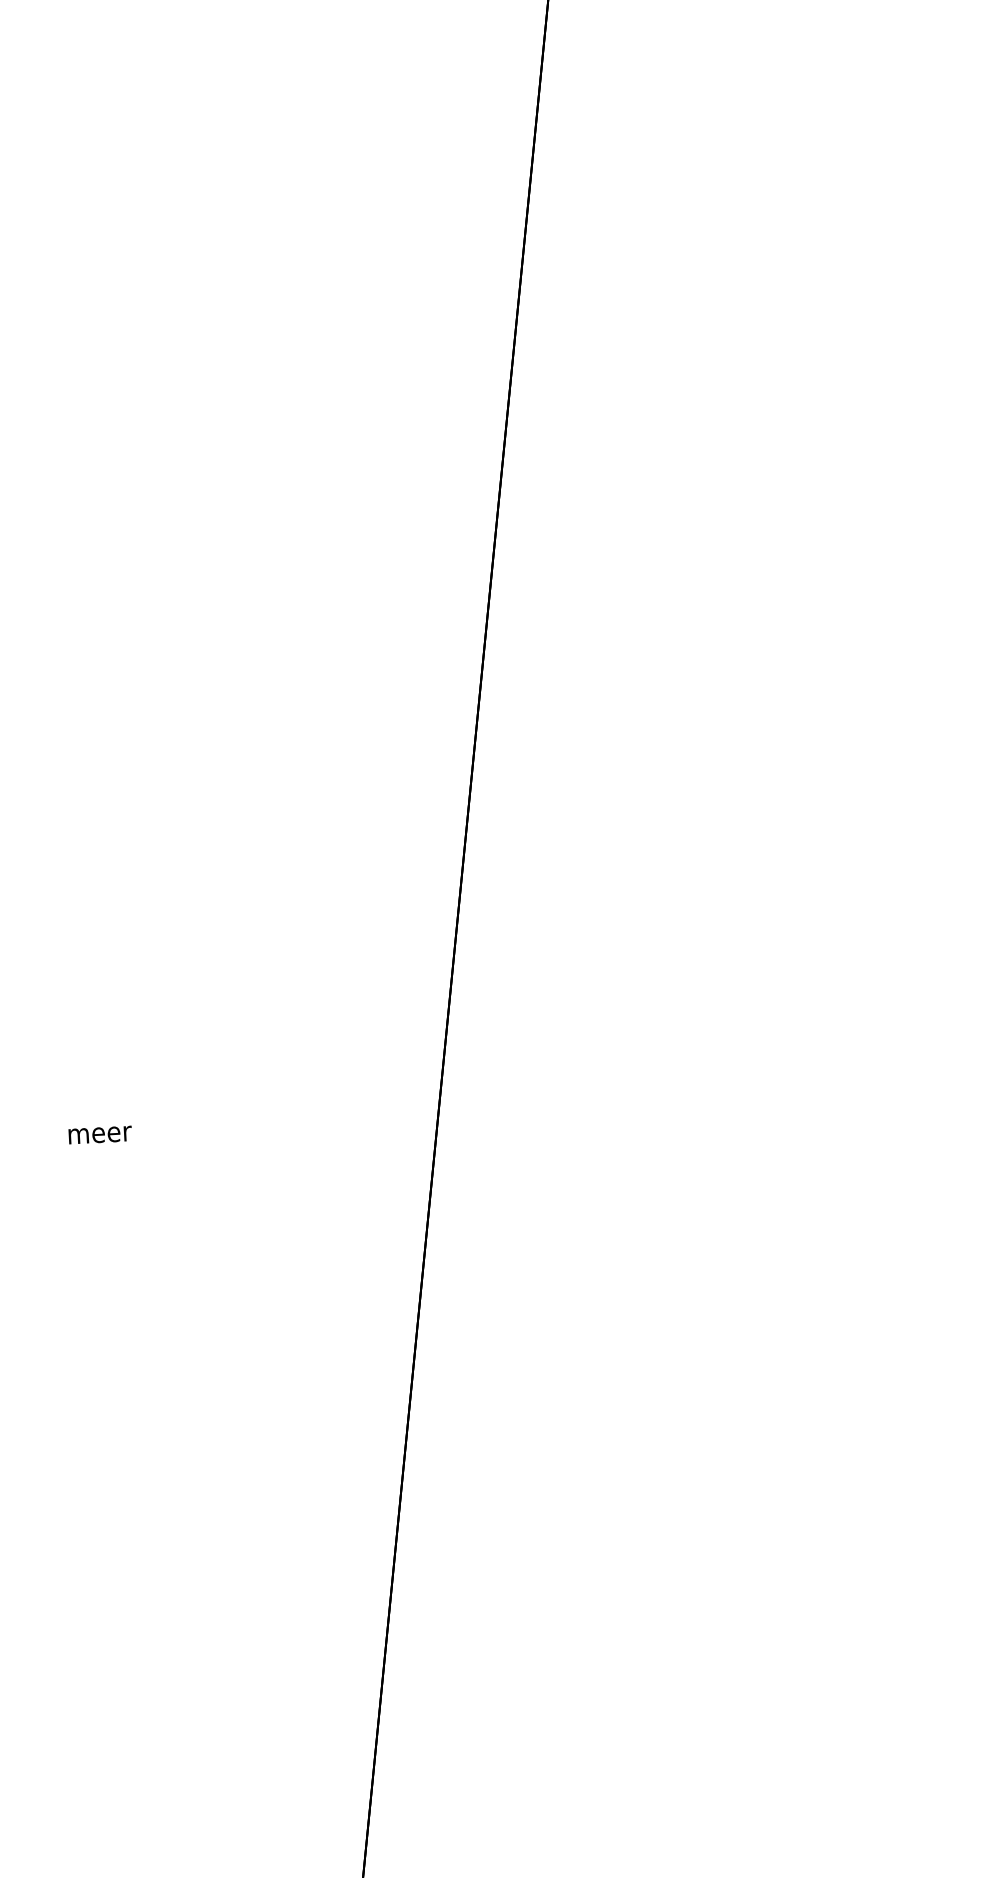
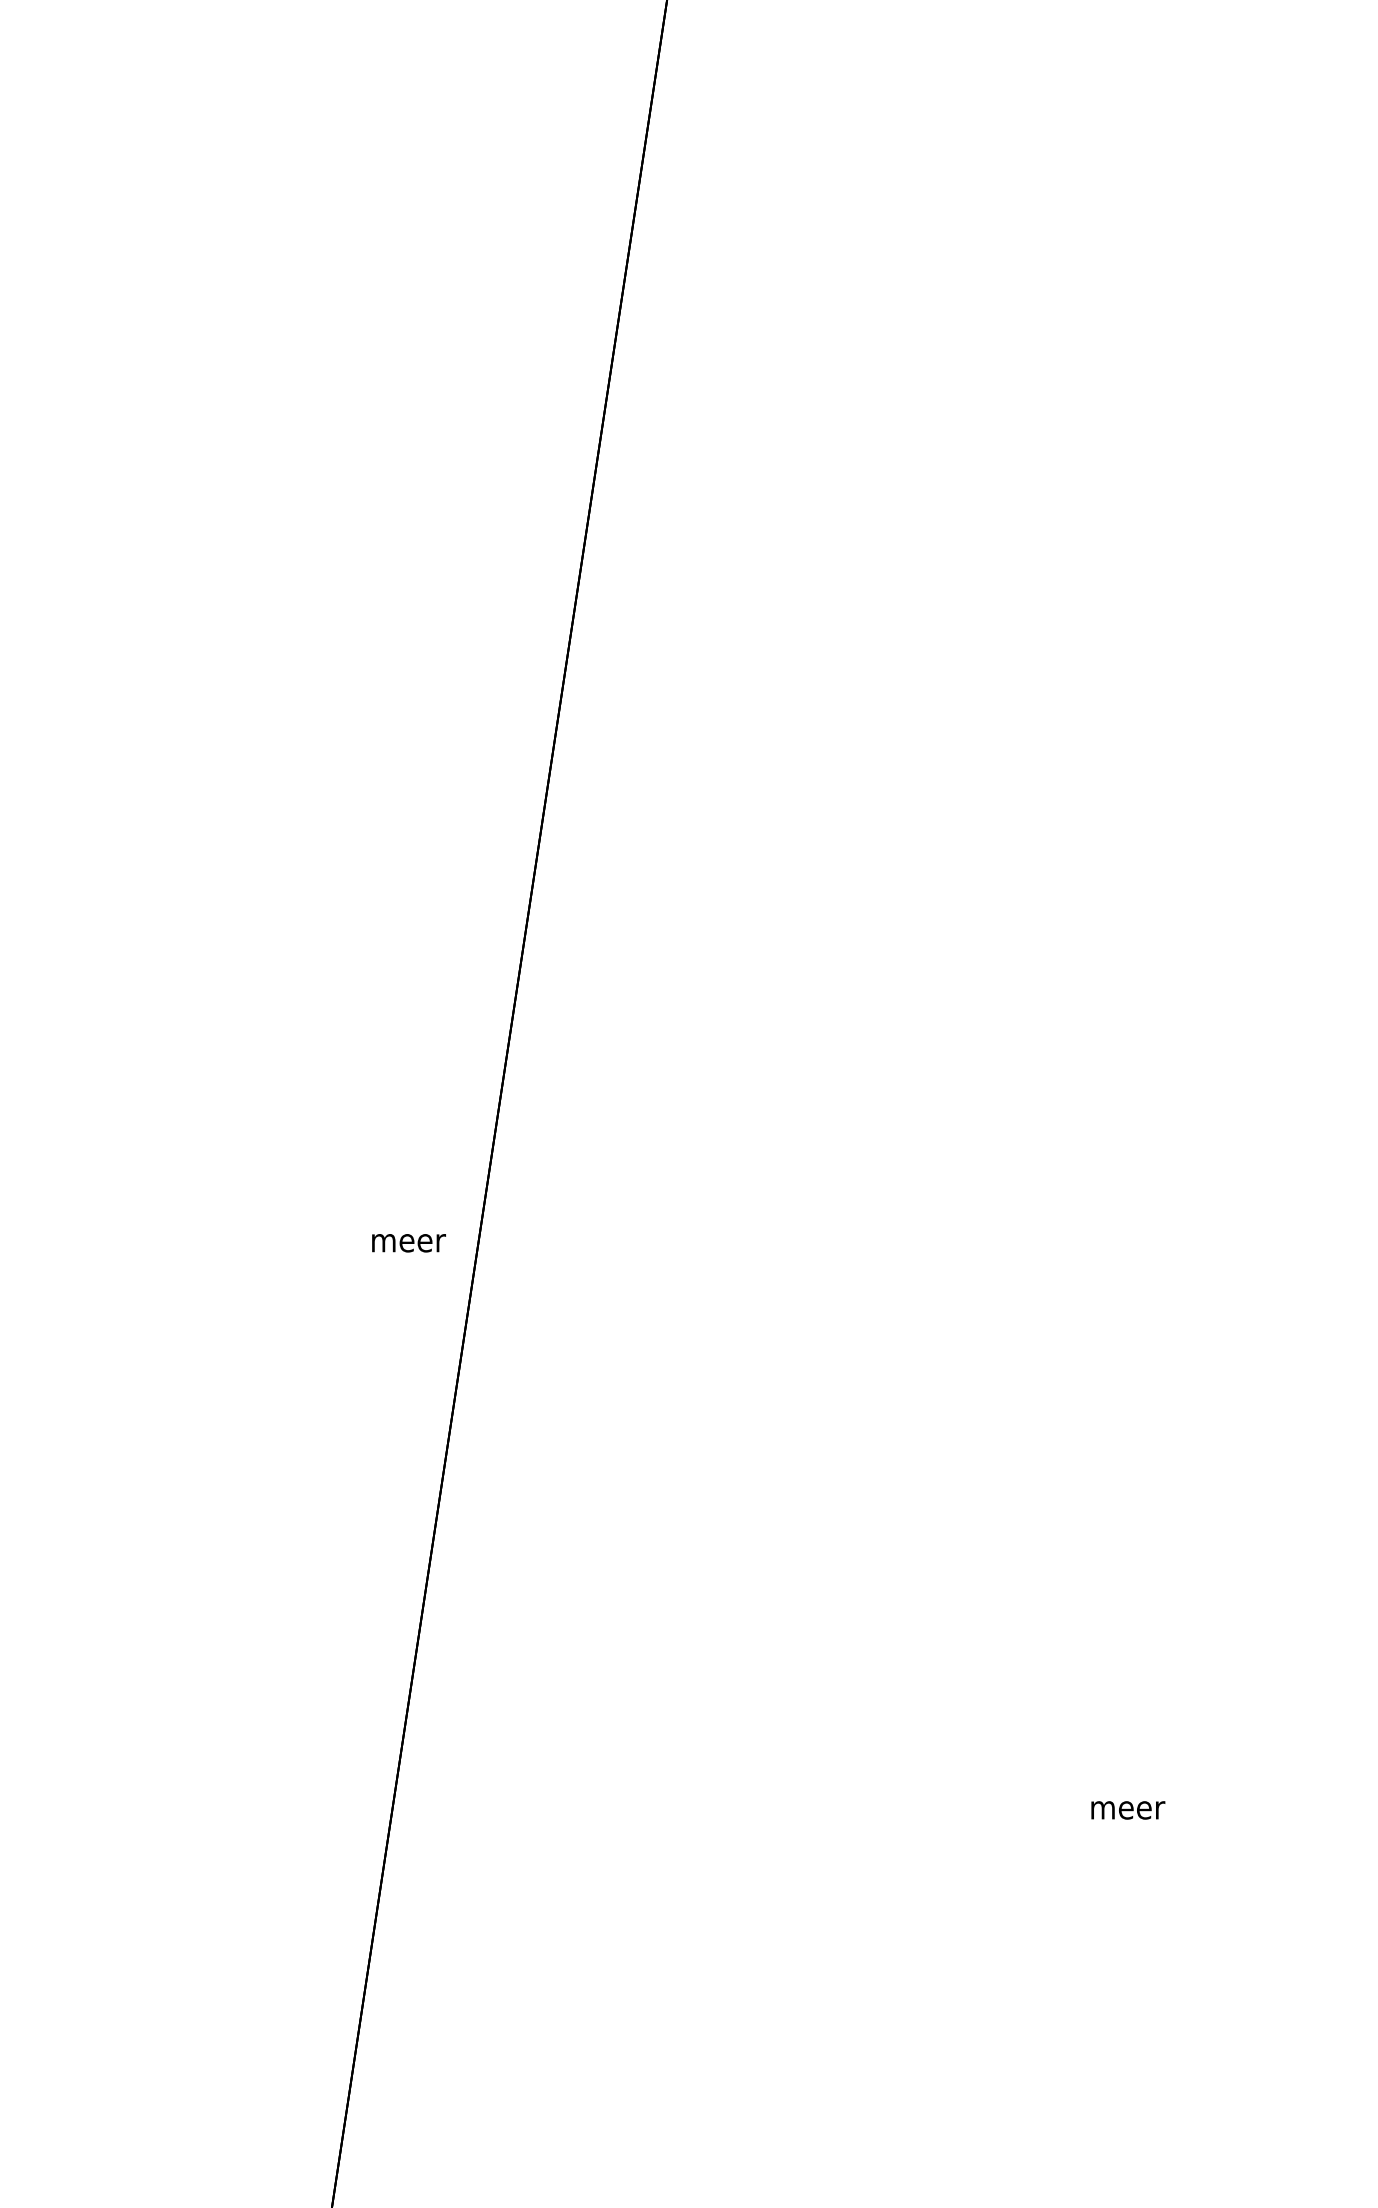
text: (99, 1135) -> (408, 1243), moved

